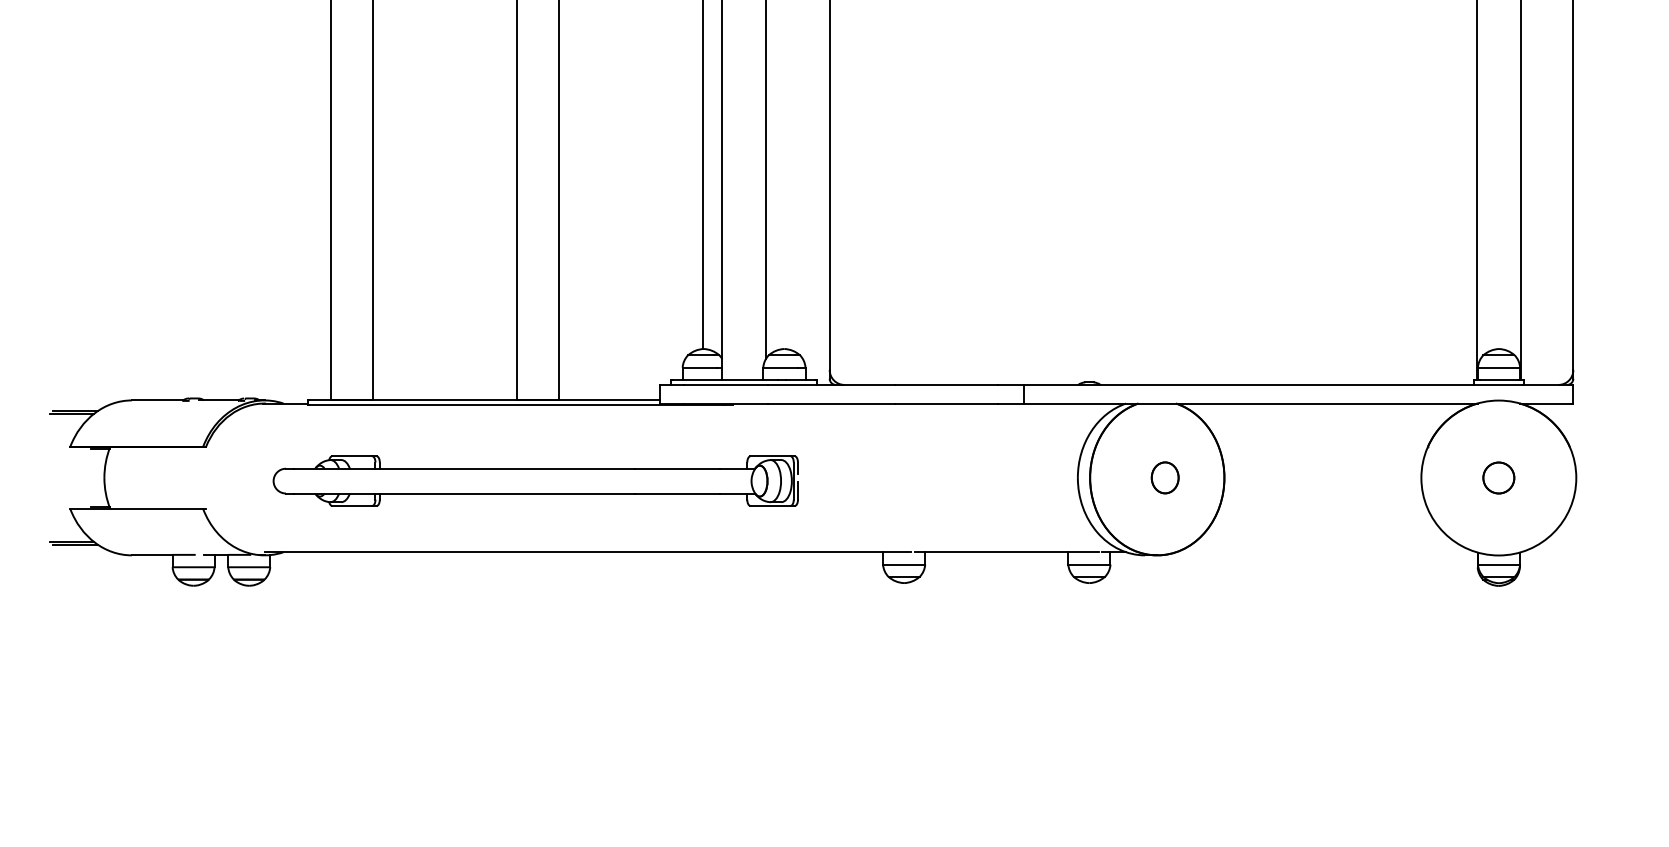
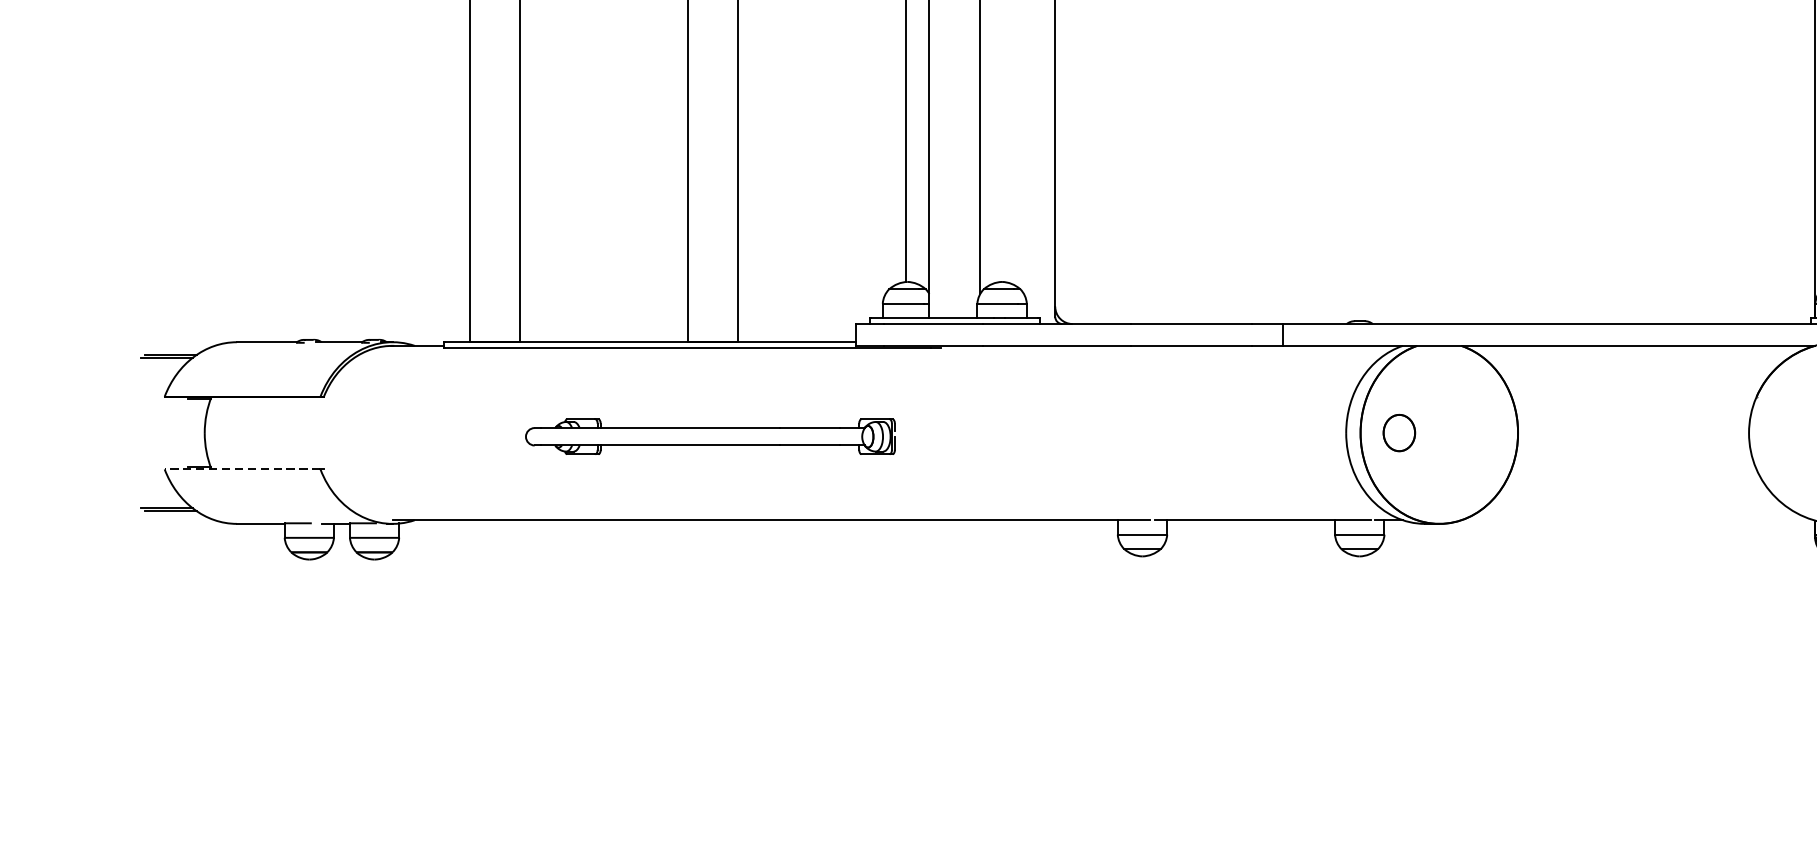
part: (1164, 477) -> (1398, 432), moved
part: (535, 480) -> (710, 436), size x0.6
line: (136, 508) -> (242, 468), solid -> dashed

